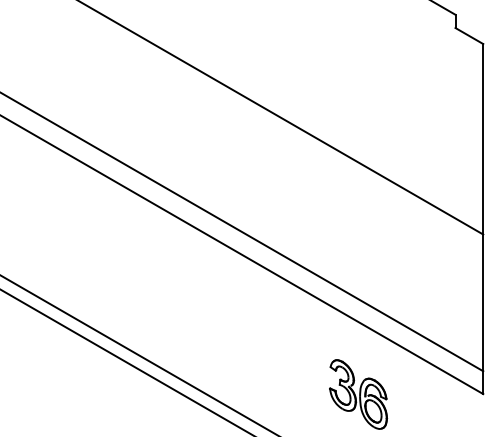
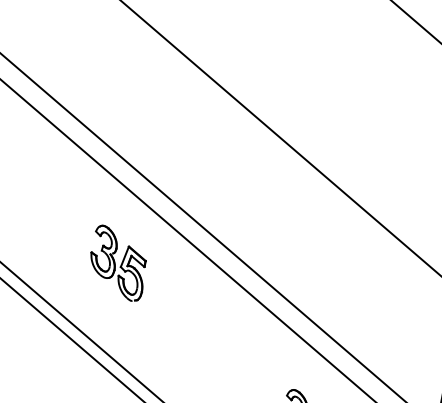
part: (139, 268) -> (117, 263), added

